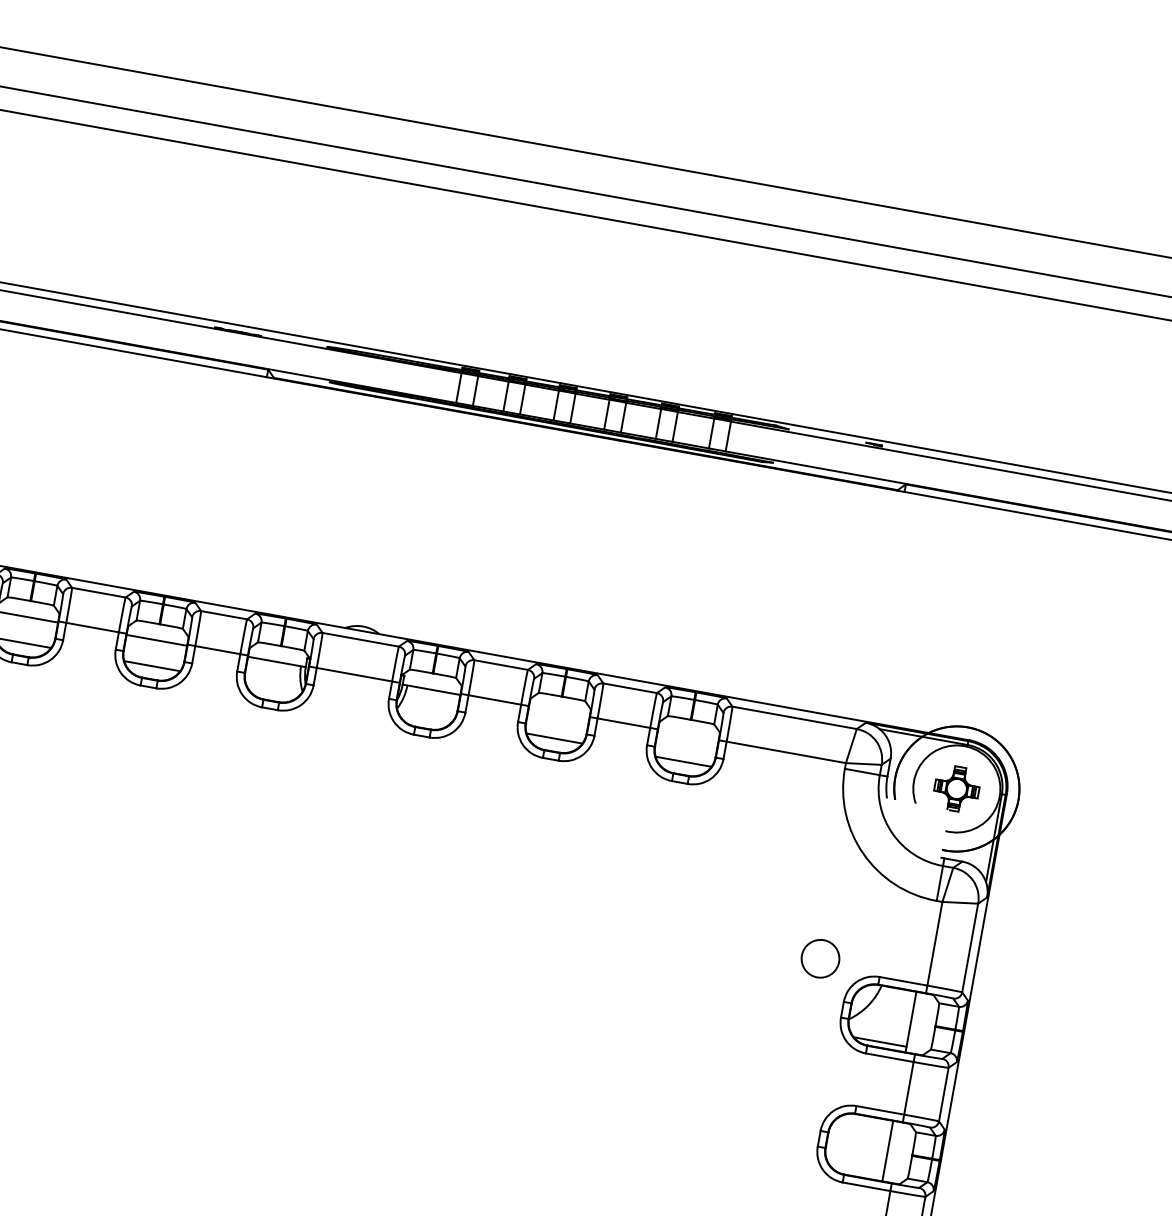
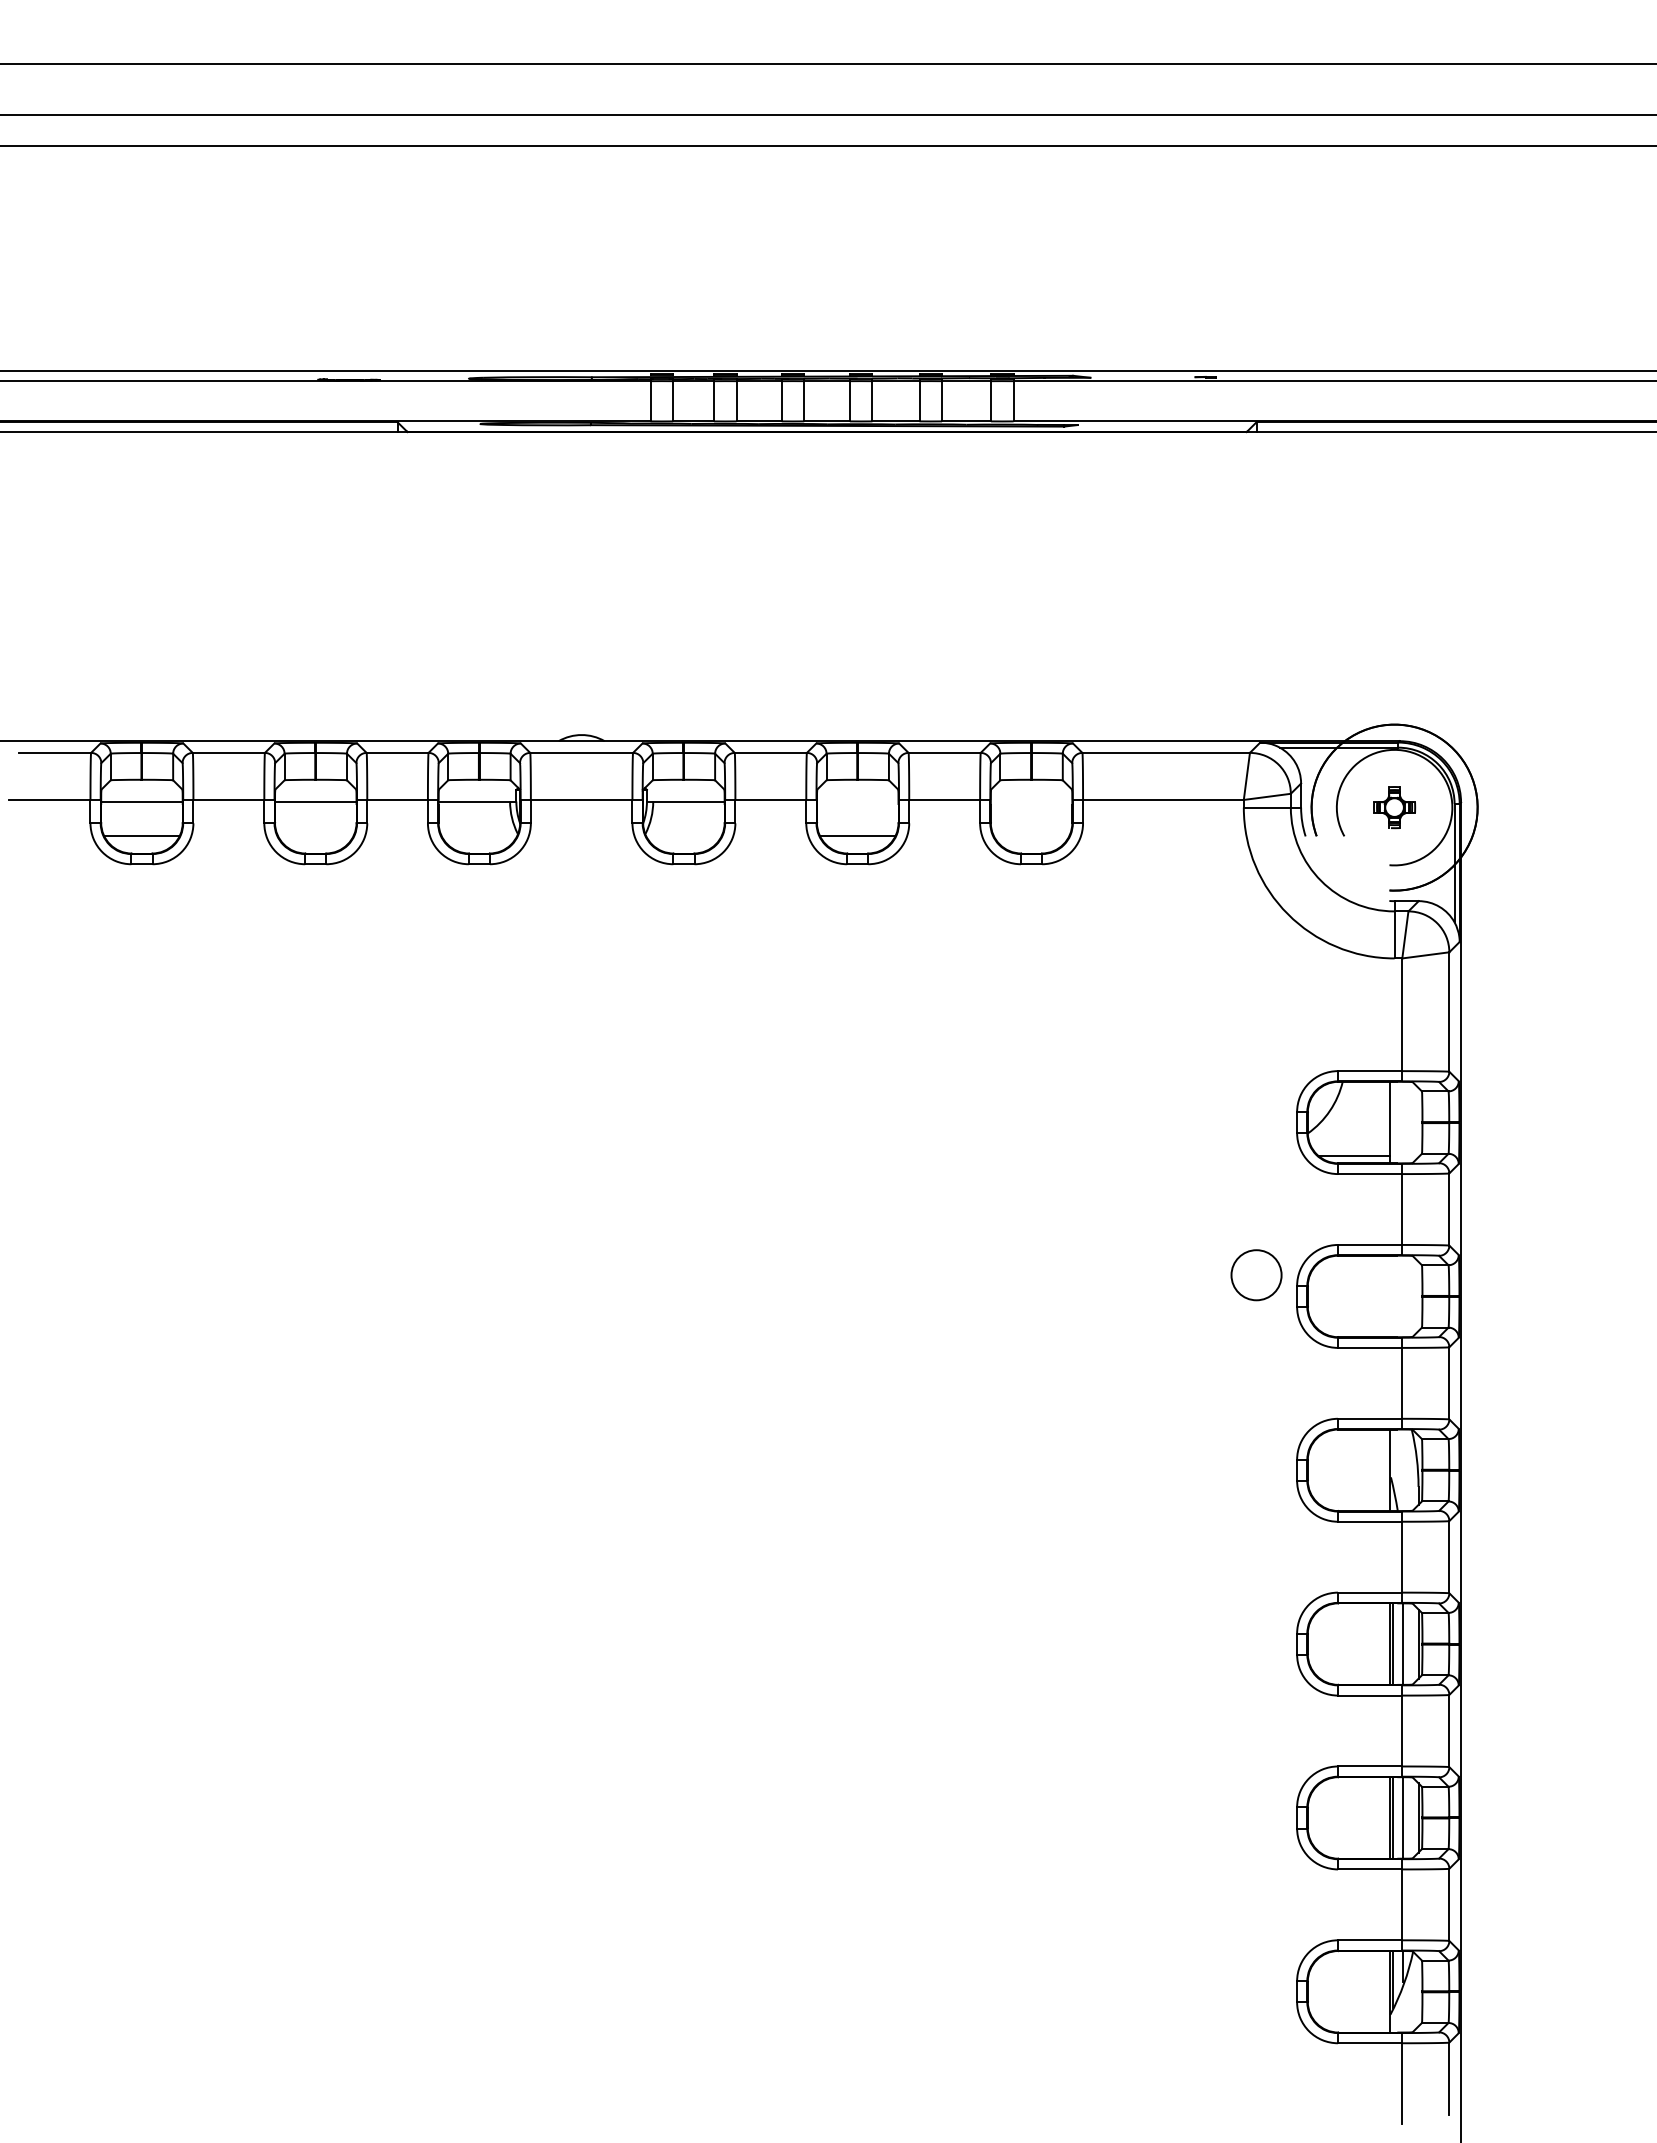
line: (152, 666) -> (315, 836), removed
line: (683, 761) -> (1031, 836), removed
part: (956, 788) -> (1394, 807), size x0.7
circle: (820, 958) -> (1256, 1275), moved
line: (887, 1151) -> (1389, 1296), removed

